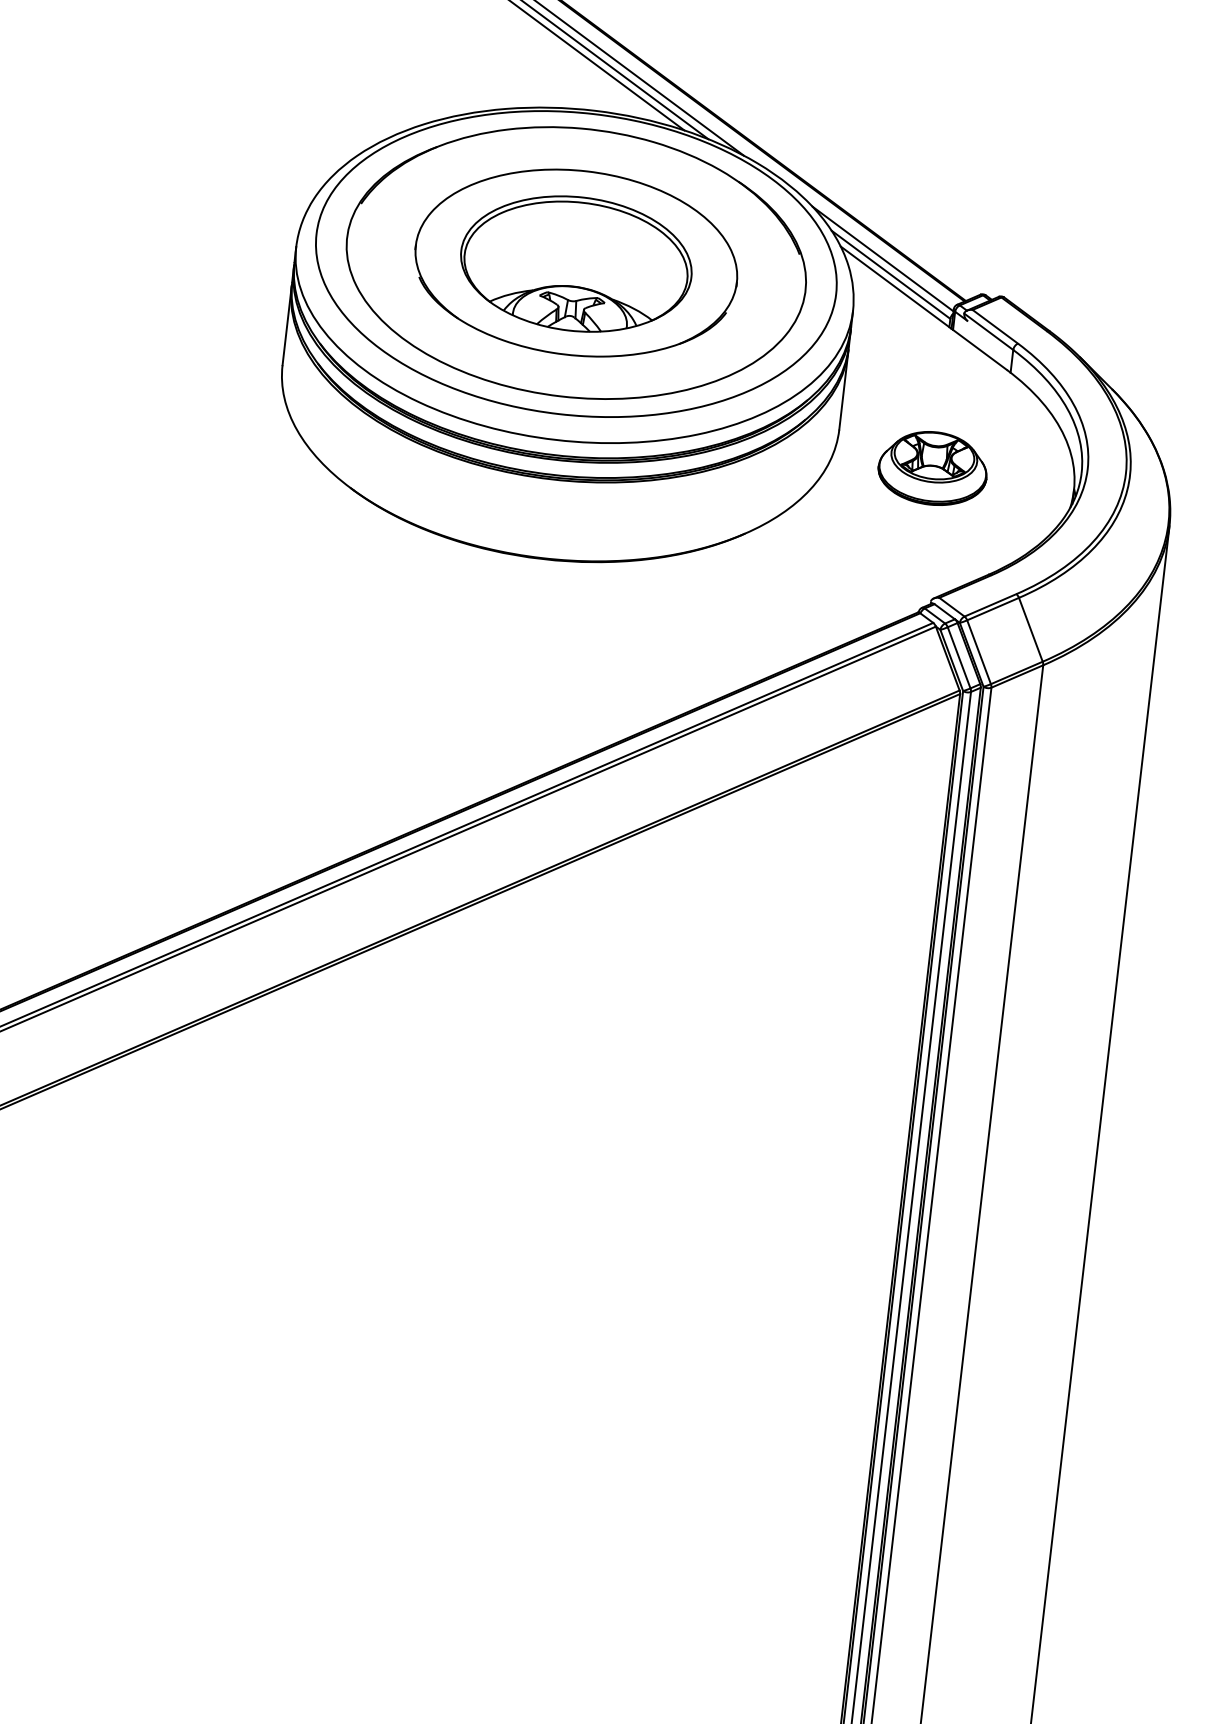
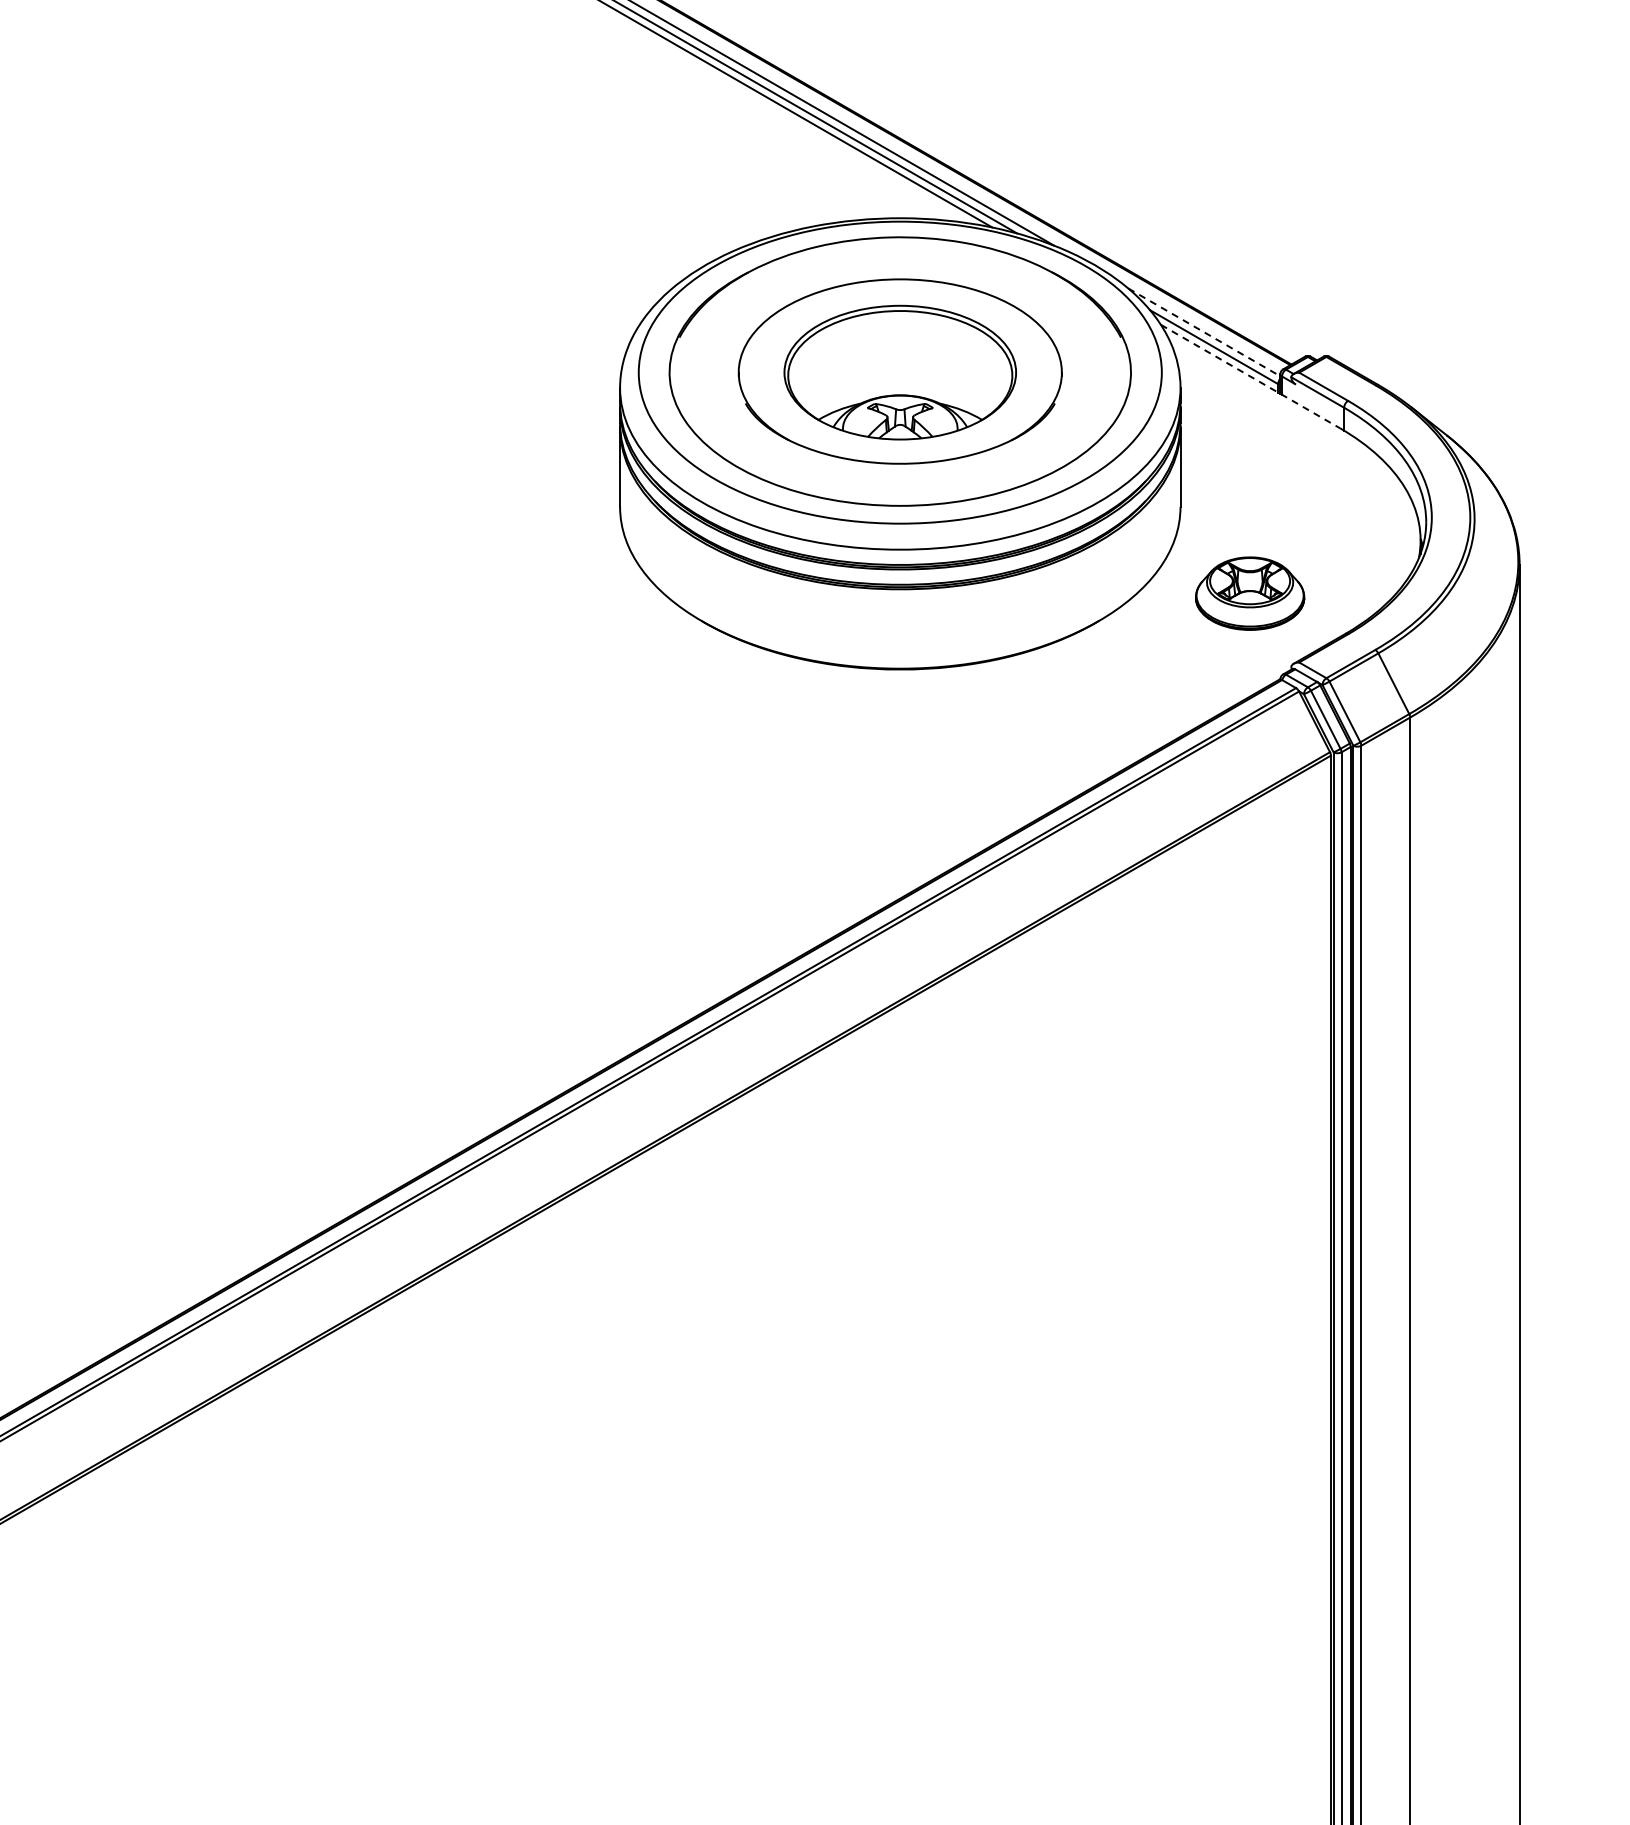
line: (883, 259) -> (1204, 332), solid -> dashed
line: (924, 308) -> (1251, 376), solid -> dashed
part: (933, 468) -> (1250, 593), moved

